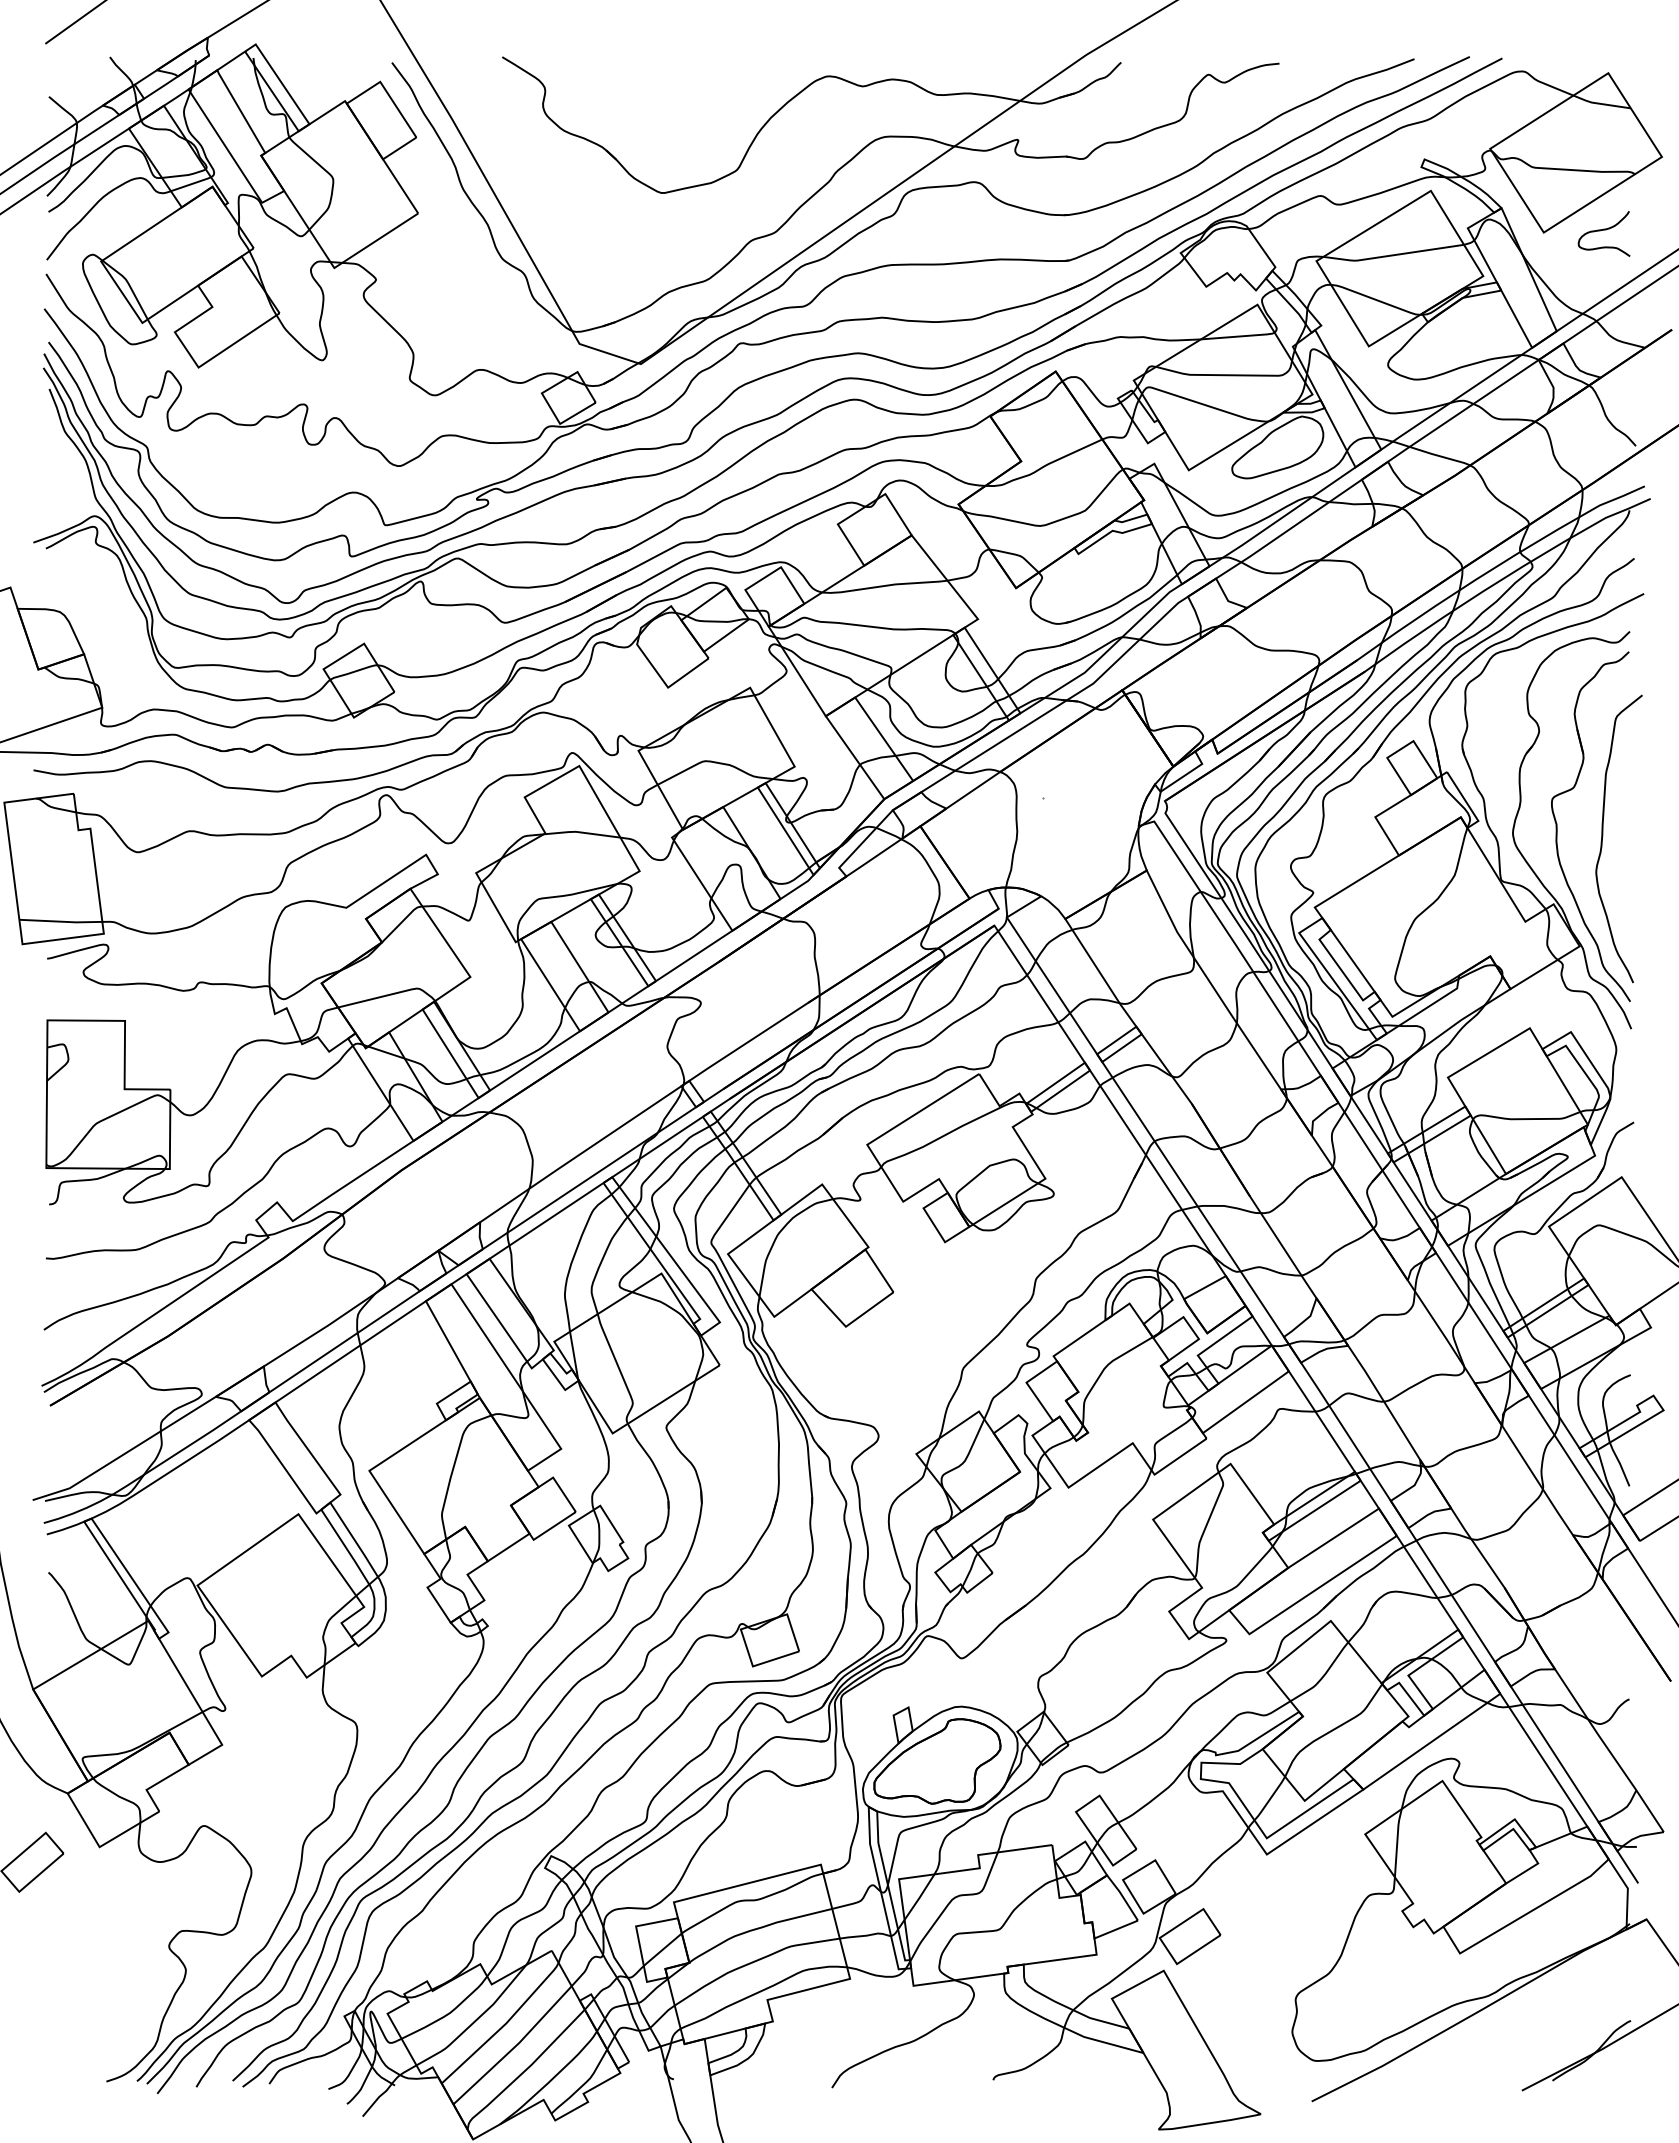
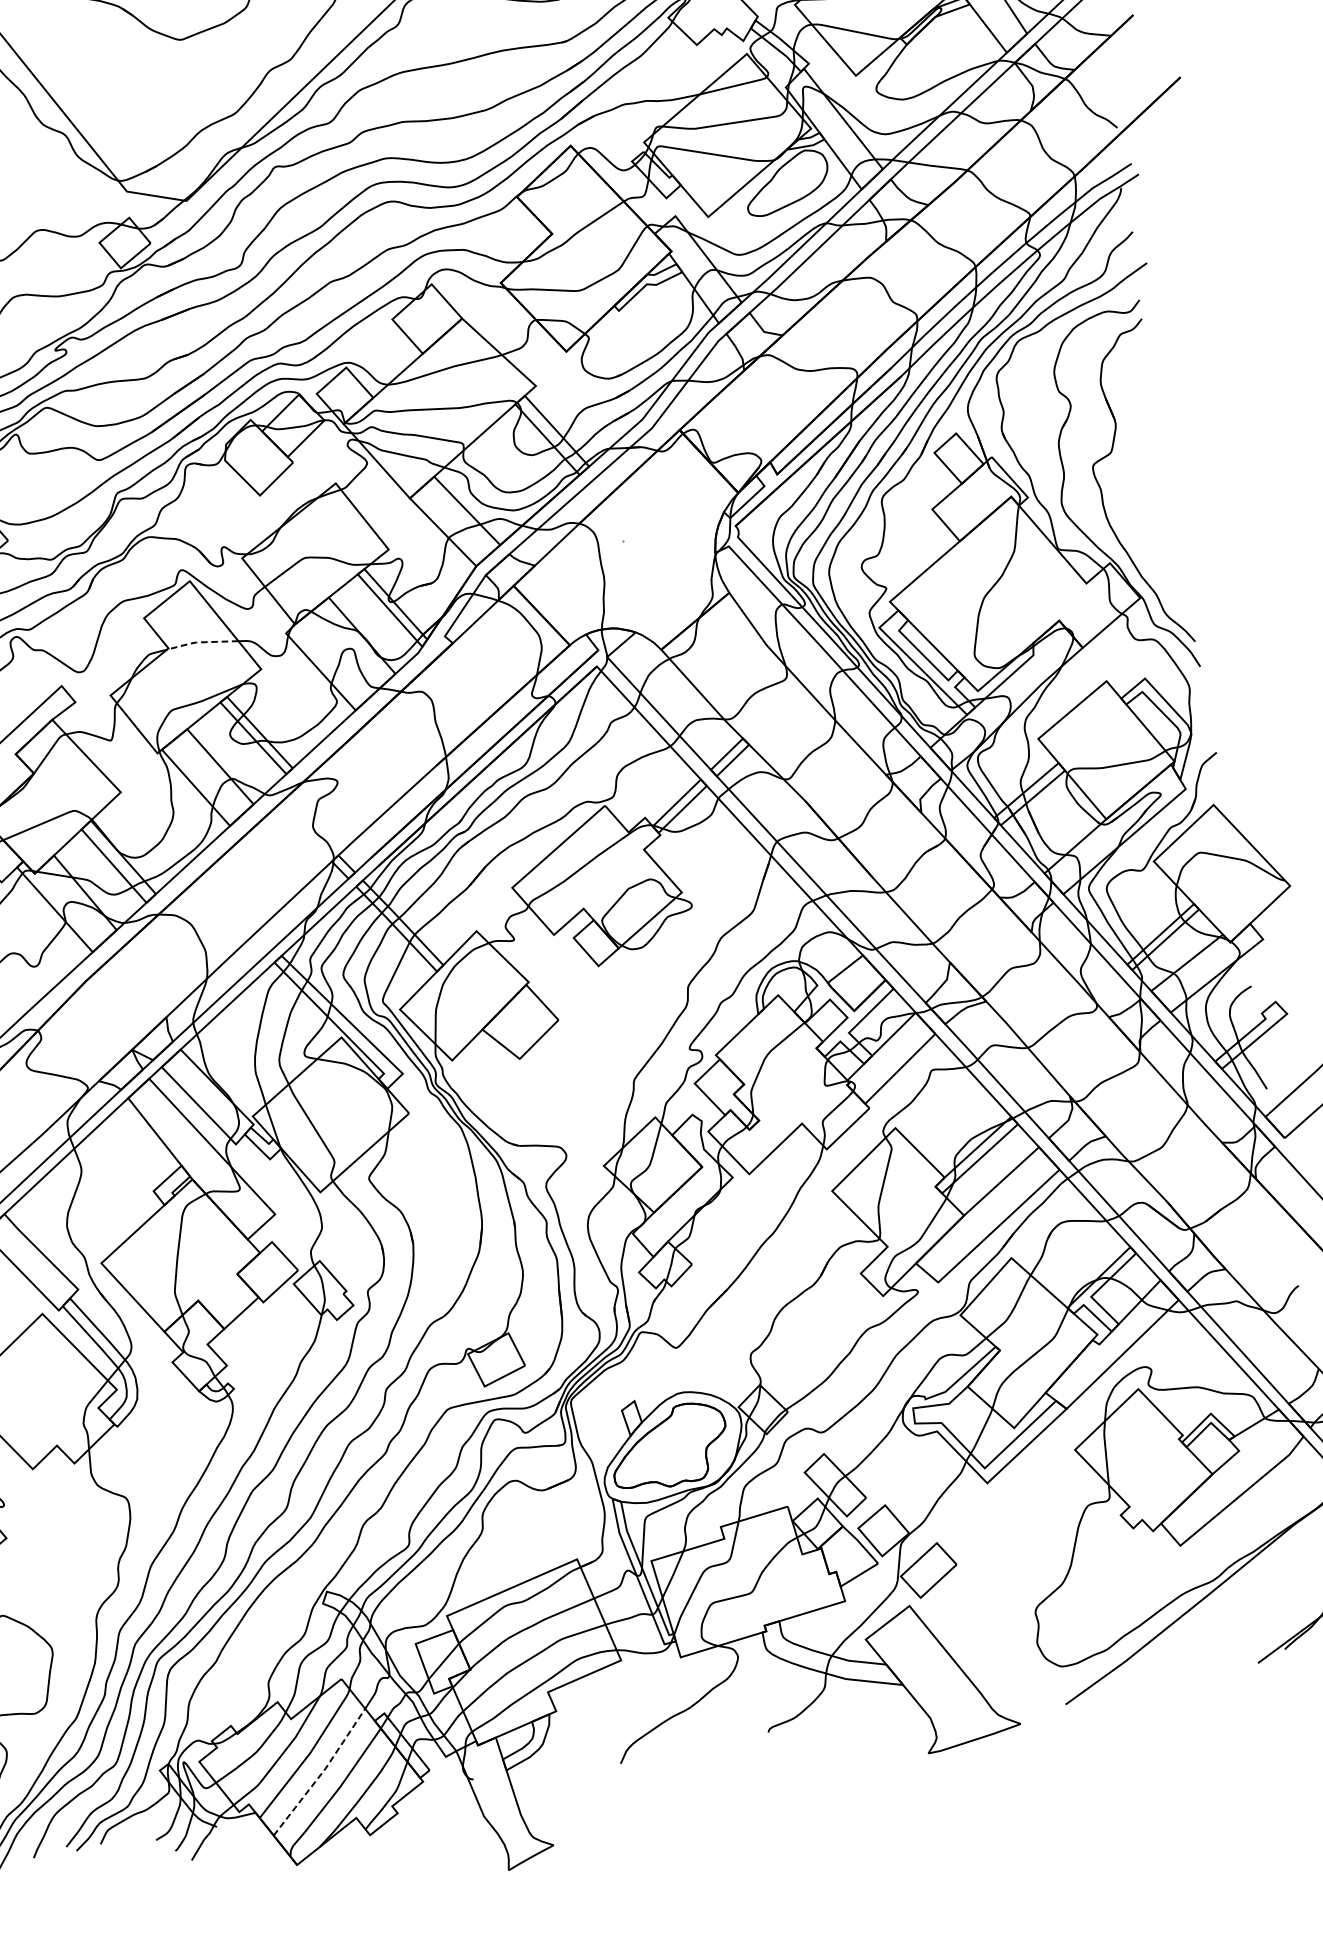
line: (579, 832) -> (199, 642), solid -> dashed
curve: (1603, 836) -> (1145, 493), removed
line: (515, 2046) -> (322, 1772), solid -> dashed

